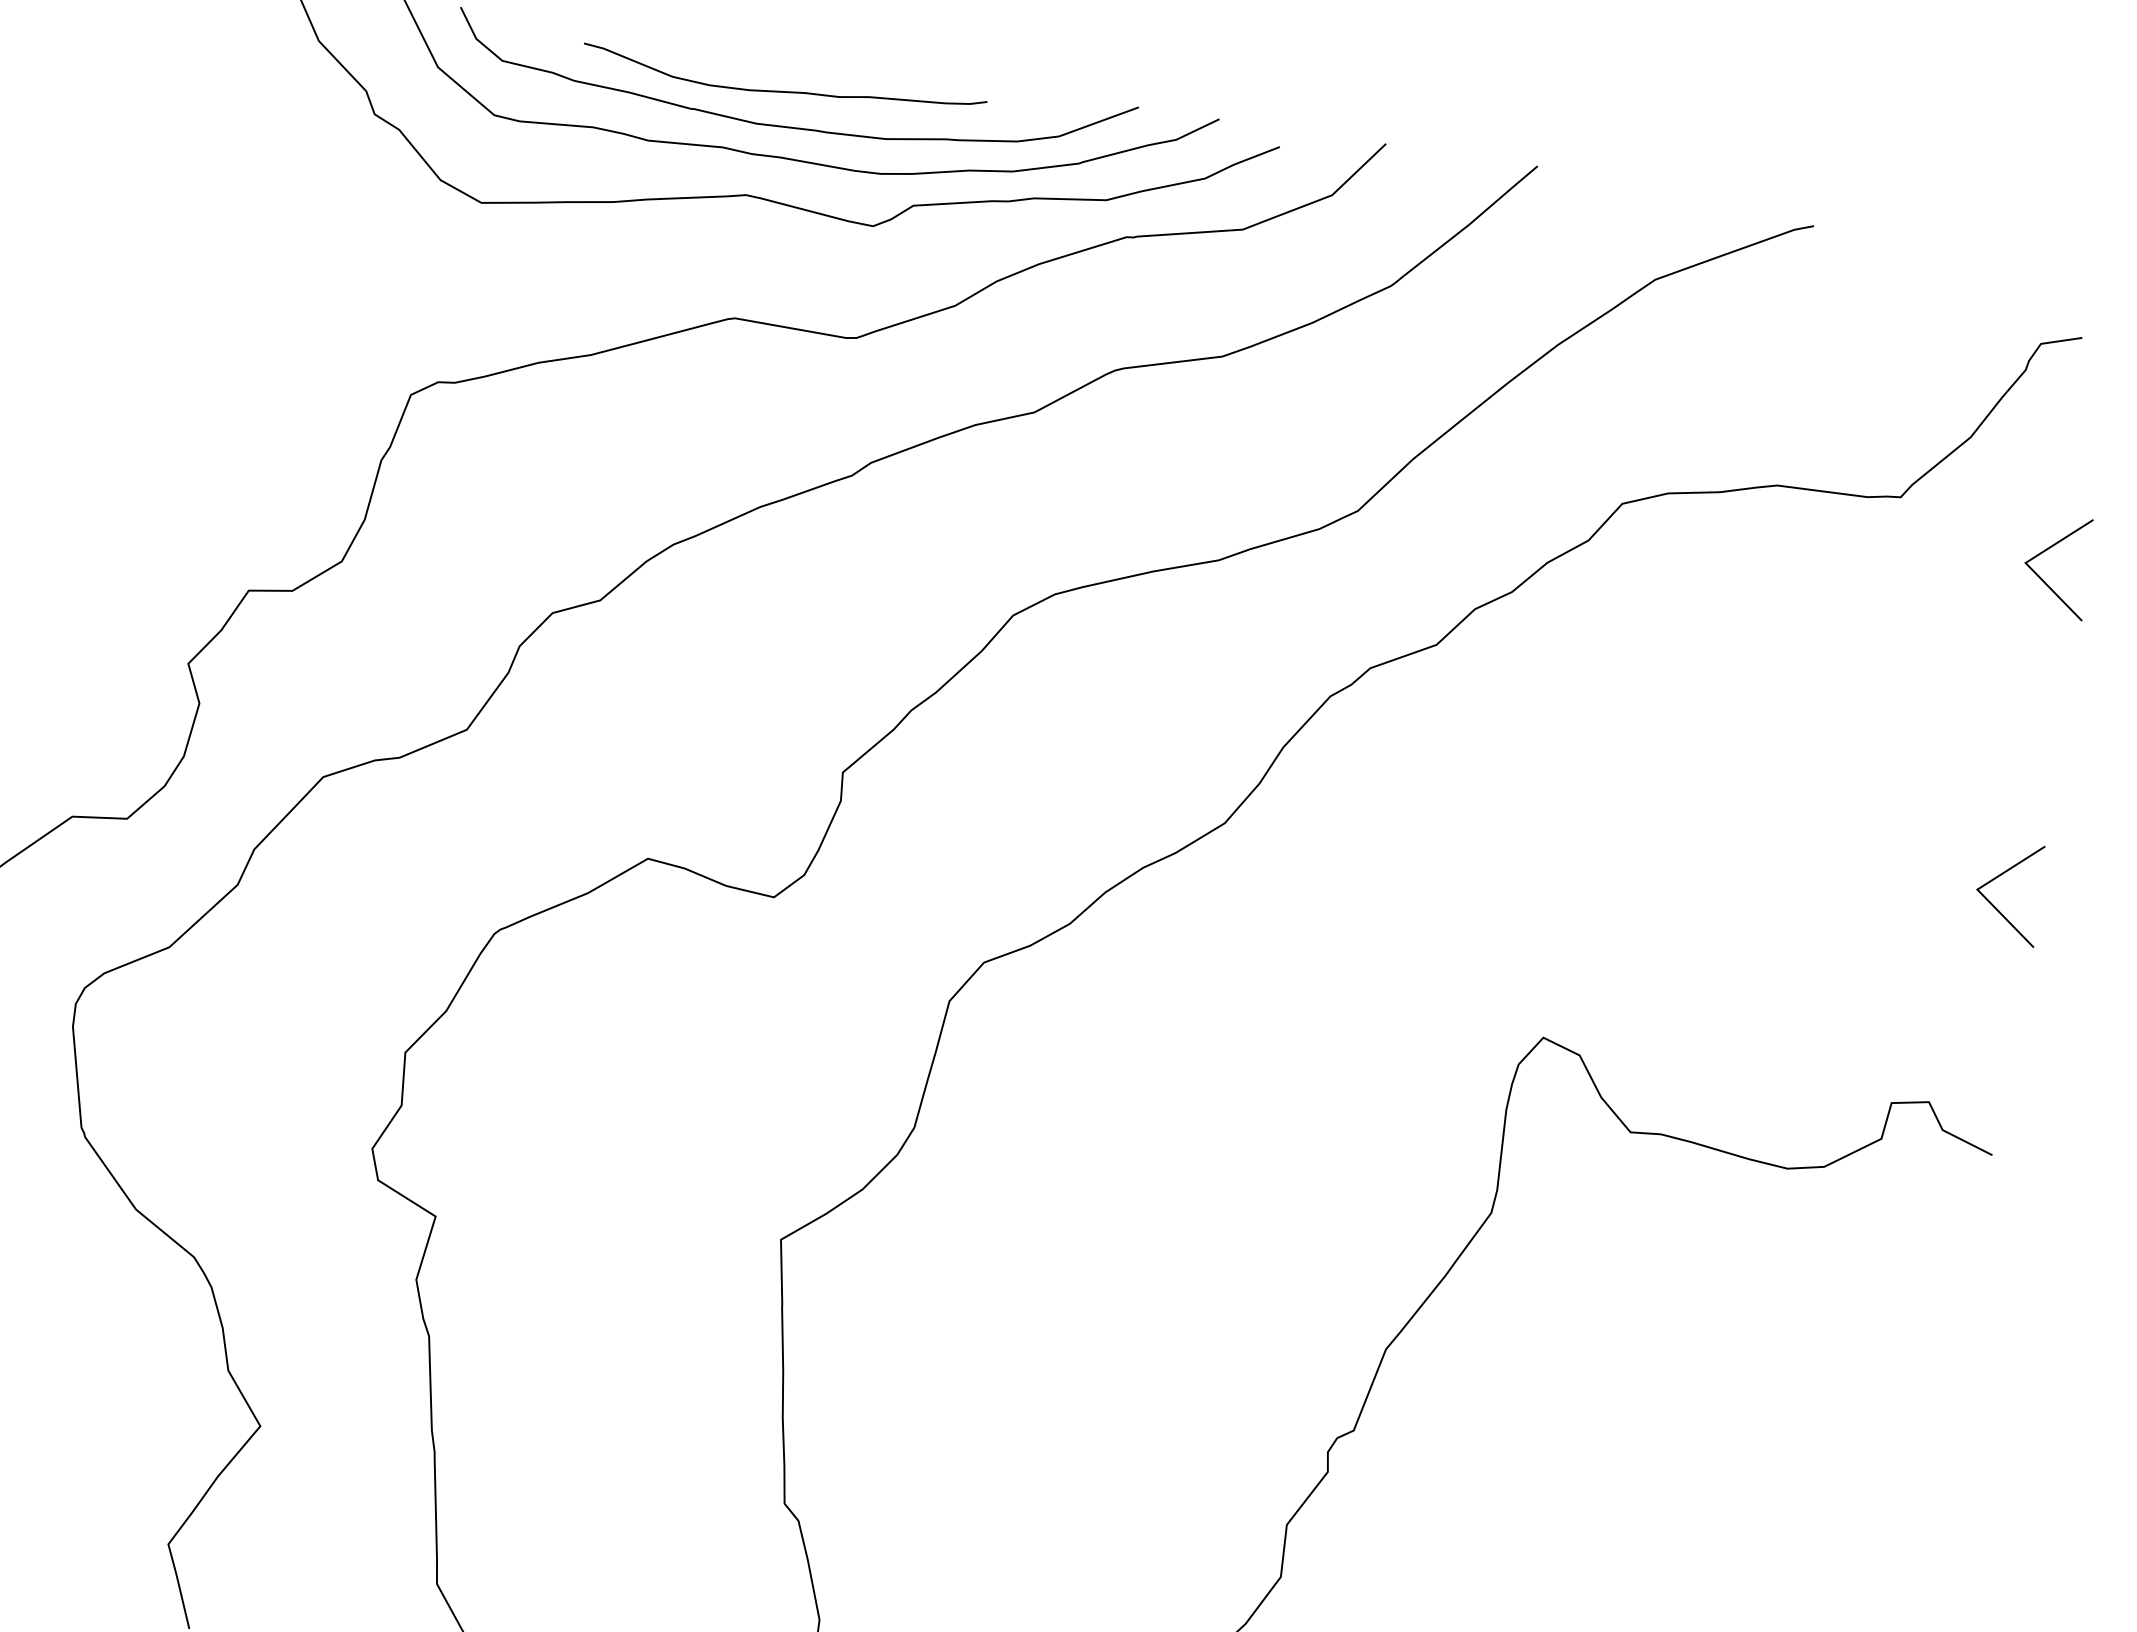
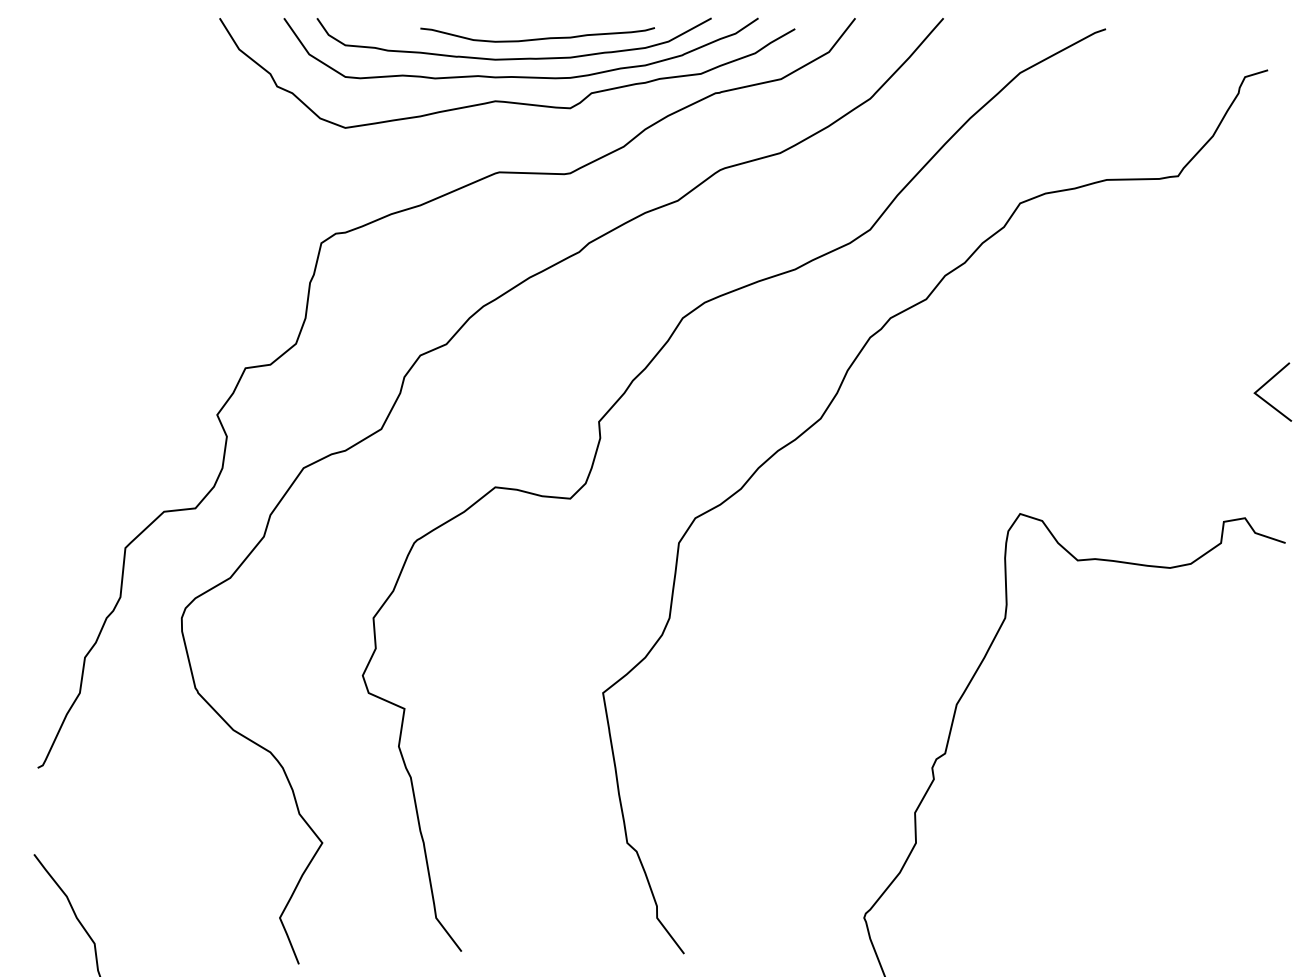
curve: (782, 90) -> (537, 38), moved
line: (2047, 551) -> (1266, 194), removed

